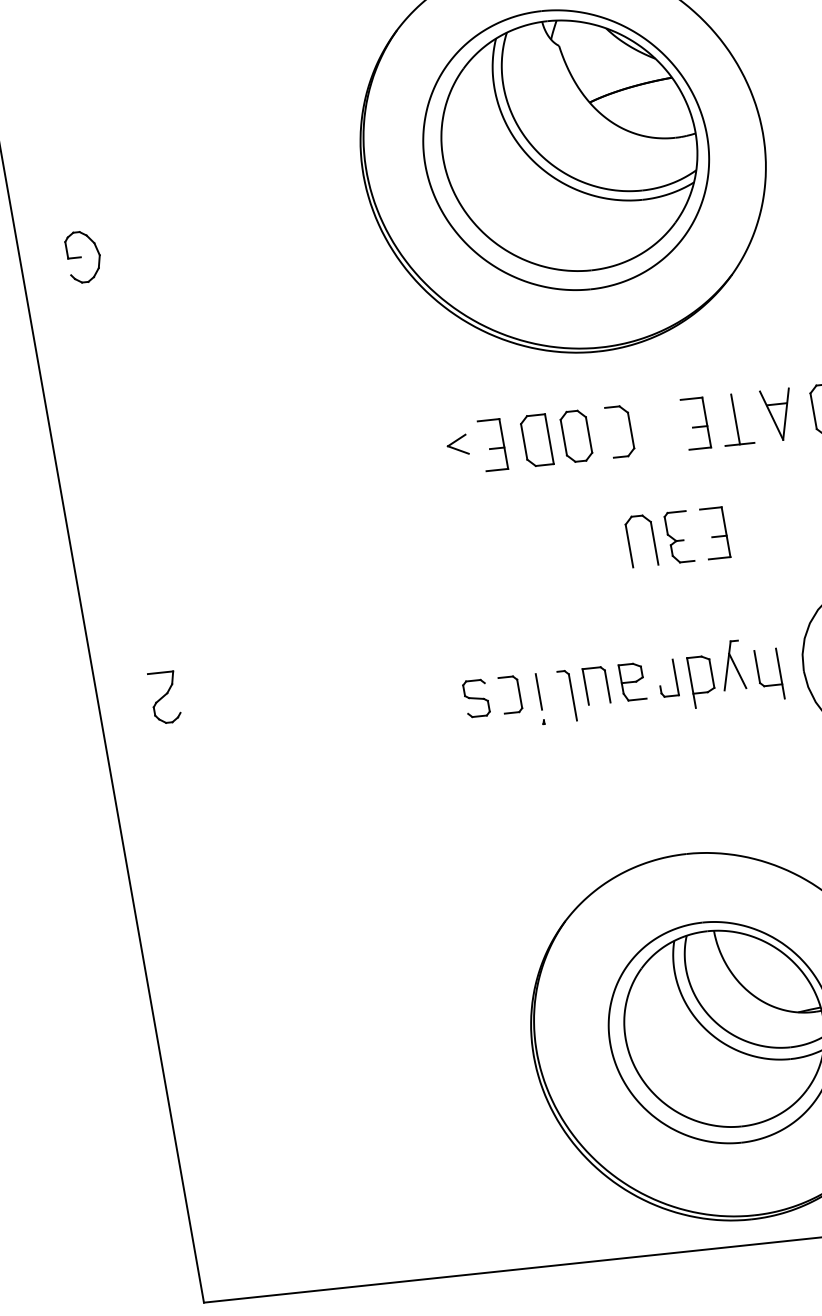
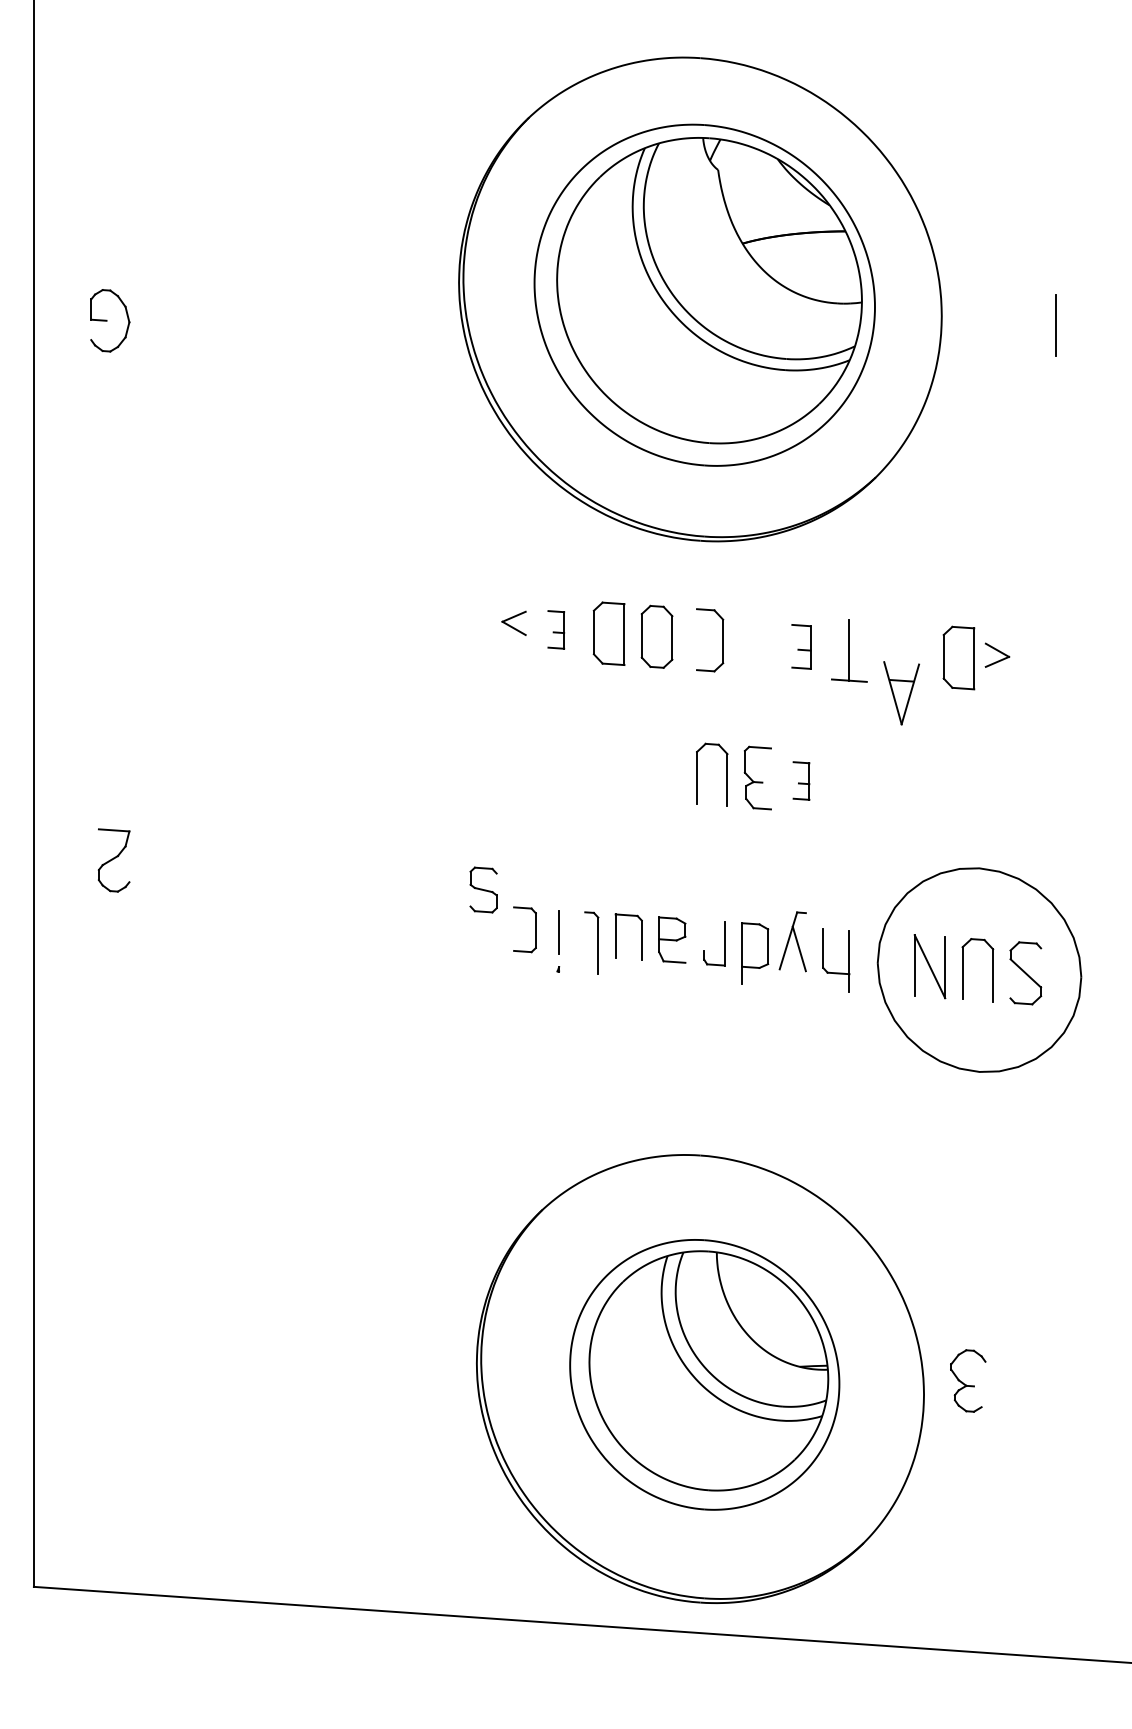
part: (778, 414) -> (901, 693), moved
part: (695, 423) -> (801, 646), size x0.7
part: (493, 444) -> (556, 629), size x0.6
part: (715, 532) -> (801, 780), size x0.6
part: (476, 698) -> (483, 889), moved

